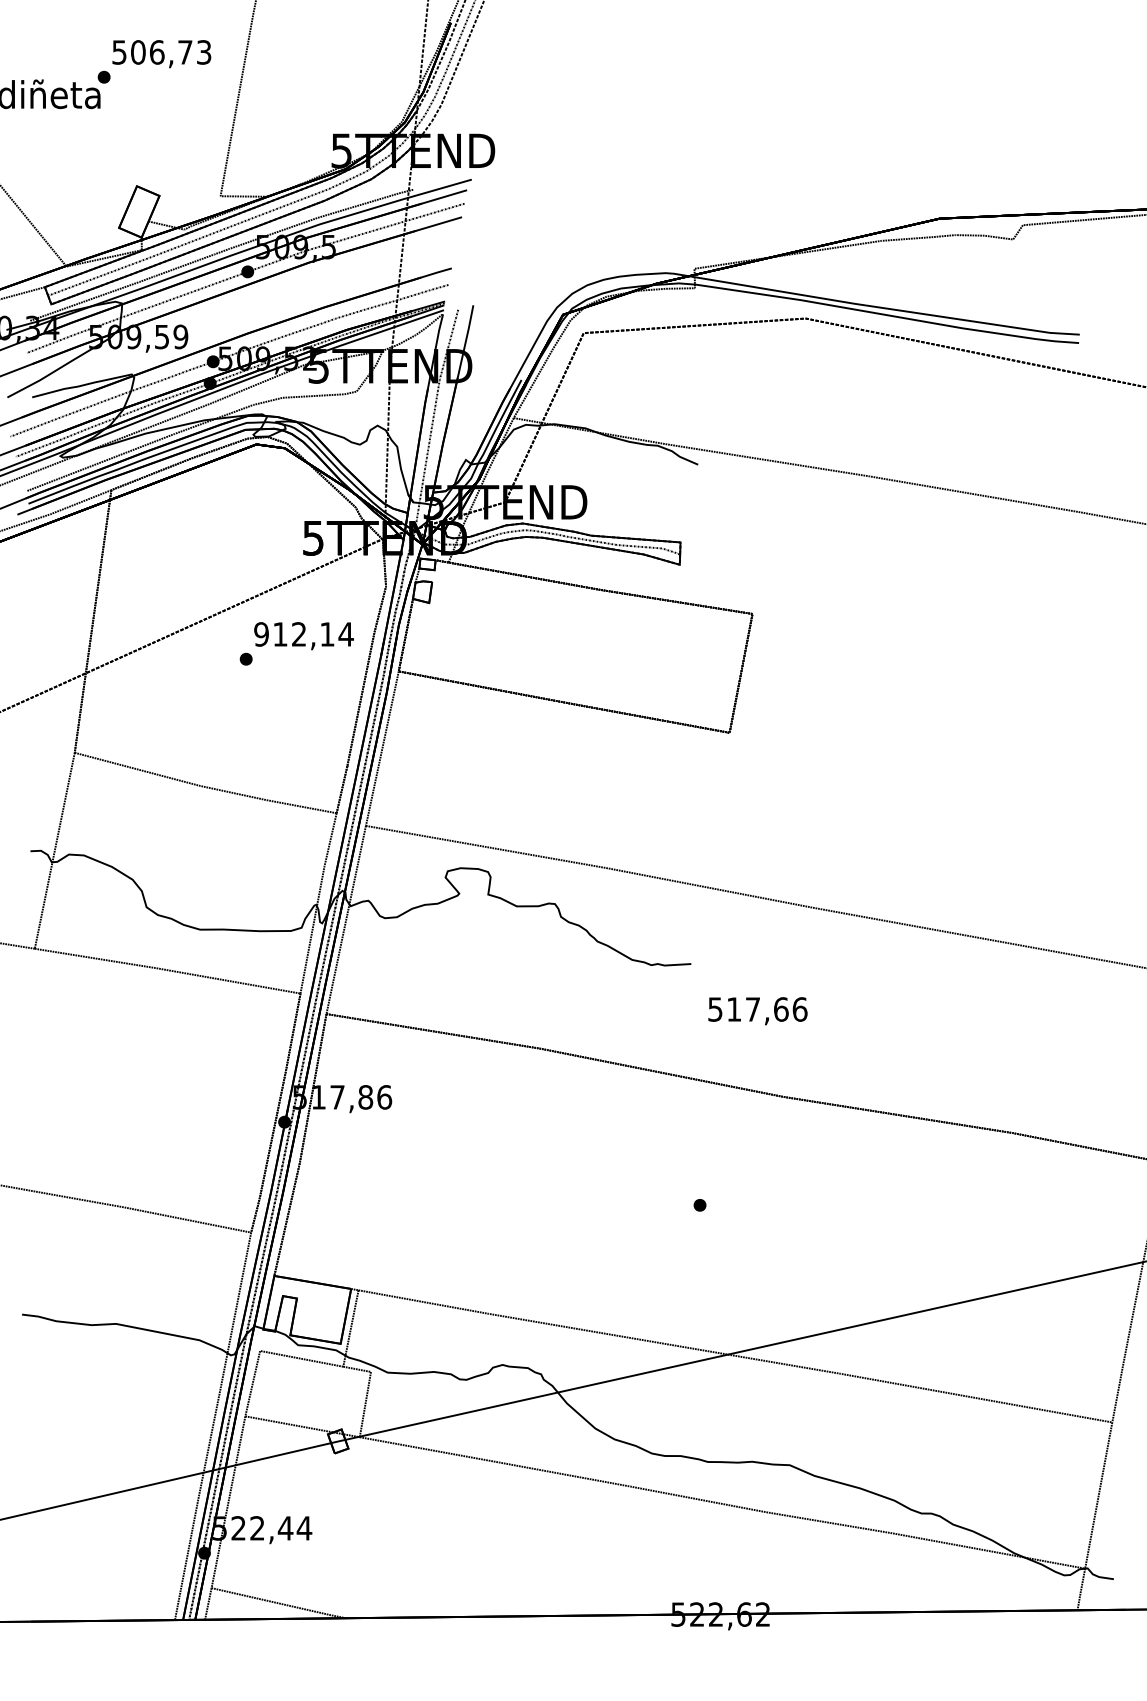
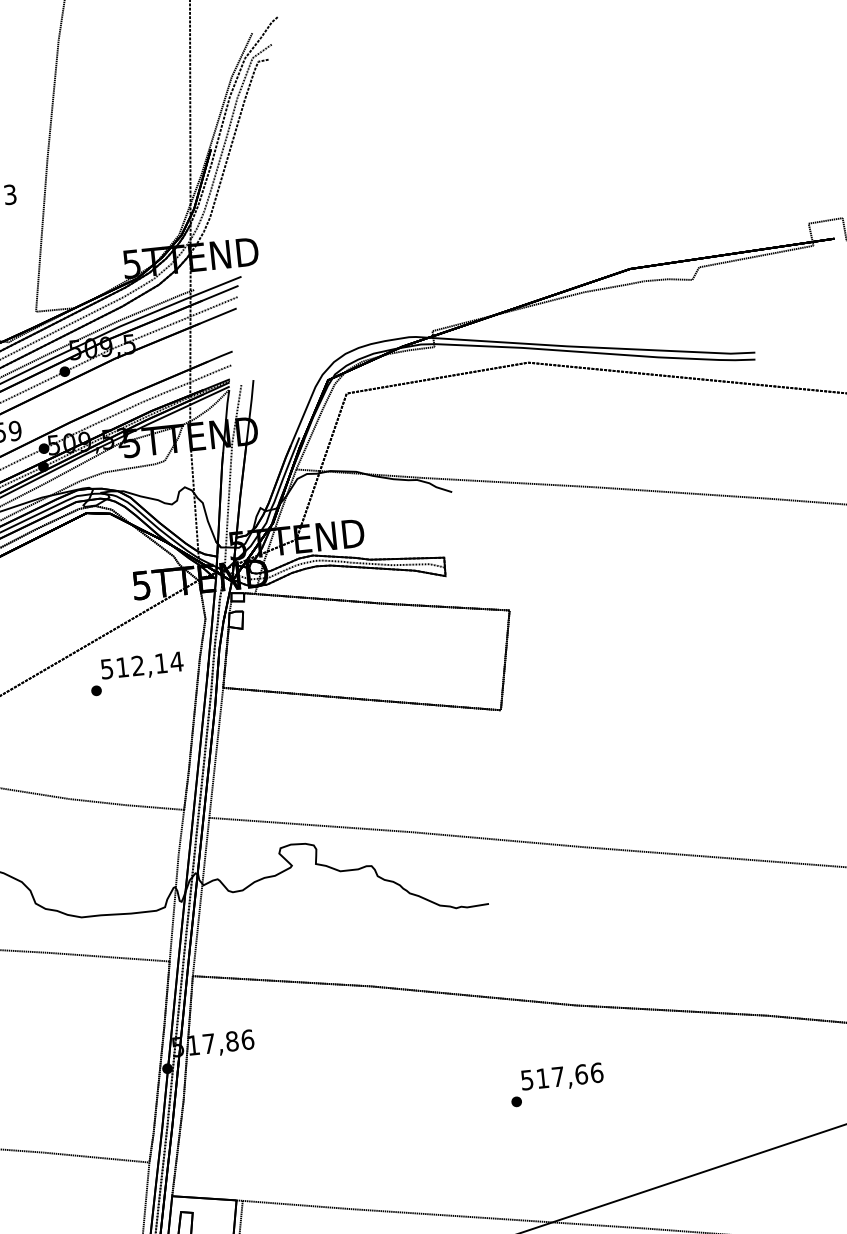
text: (261, 634) -> (107, 669), 912,14 -> 512,14
text: (757, 1011) -> (562, 1078), moved

